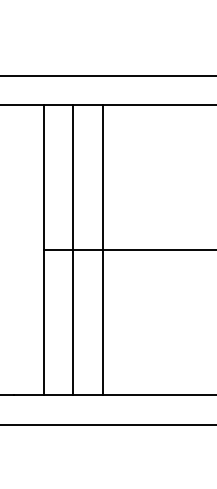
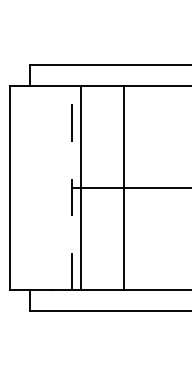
line: (44, 249) -> (72, 187), solid -> dashed
line: (73, 249) -> (80, 187), moved
line: (102, 249) -> (123, 187), moved

